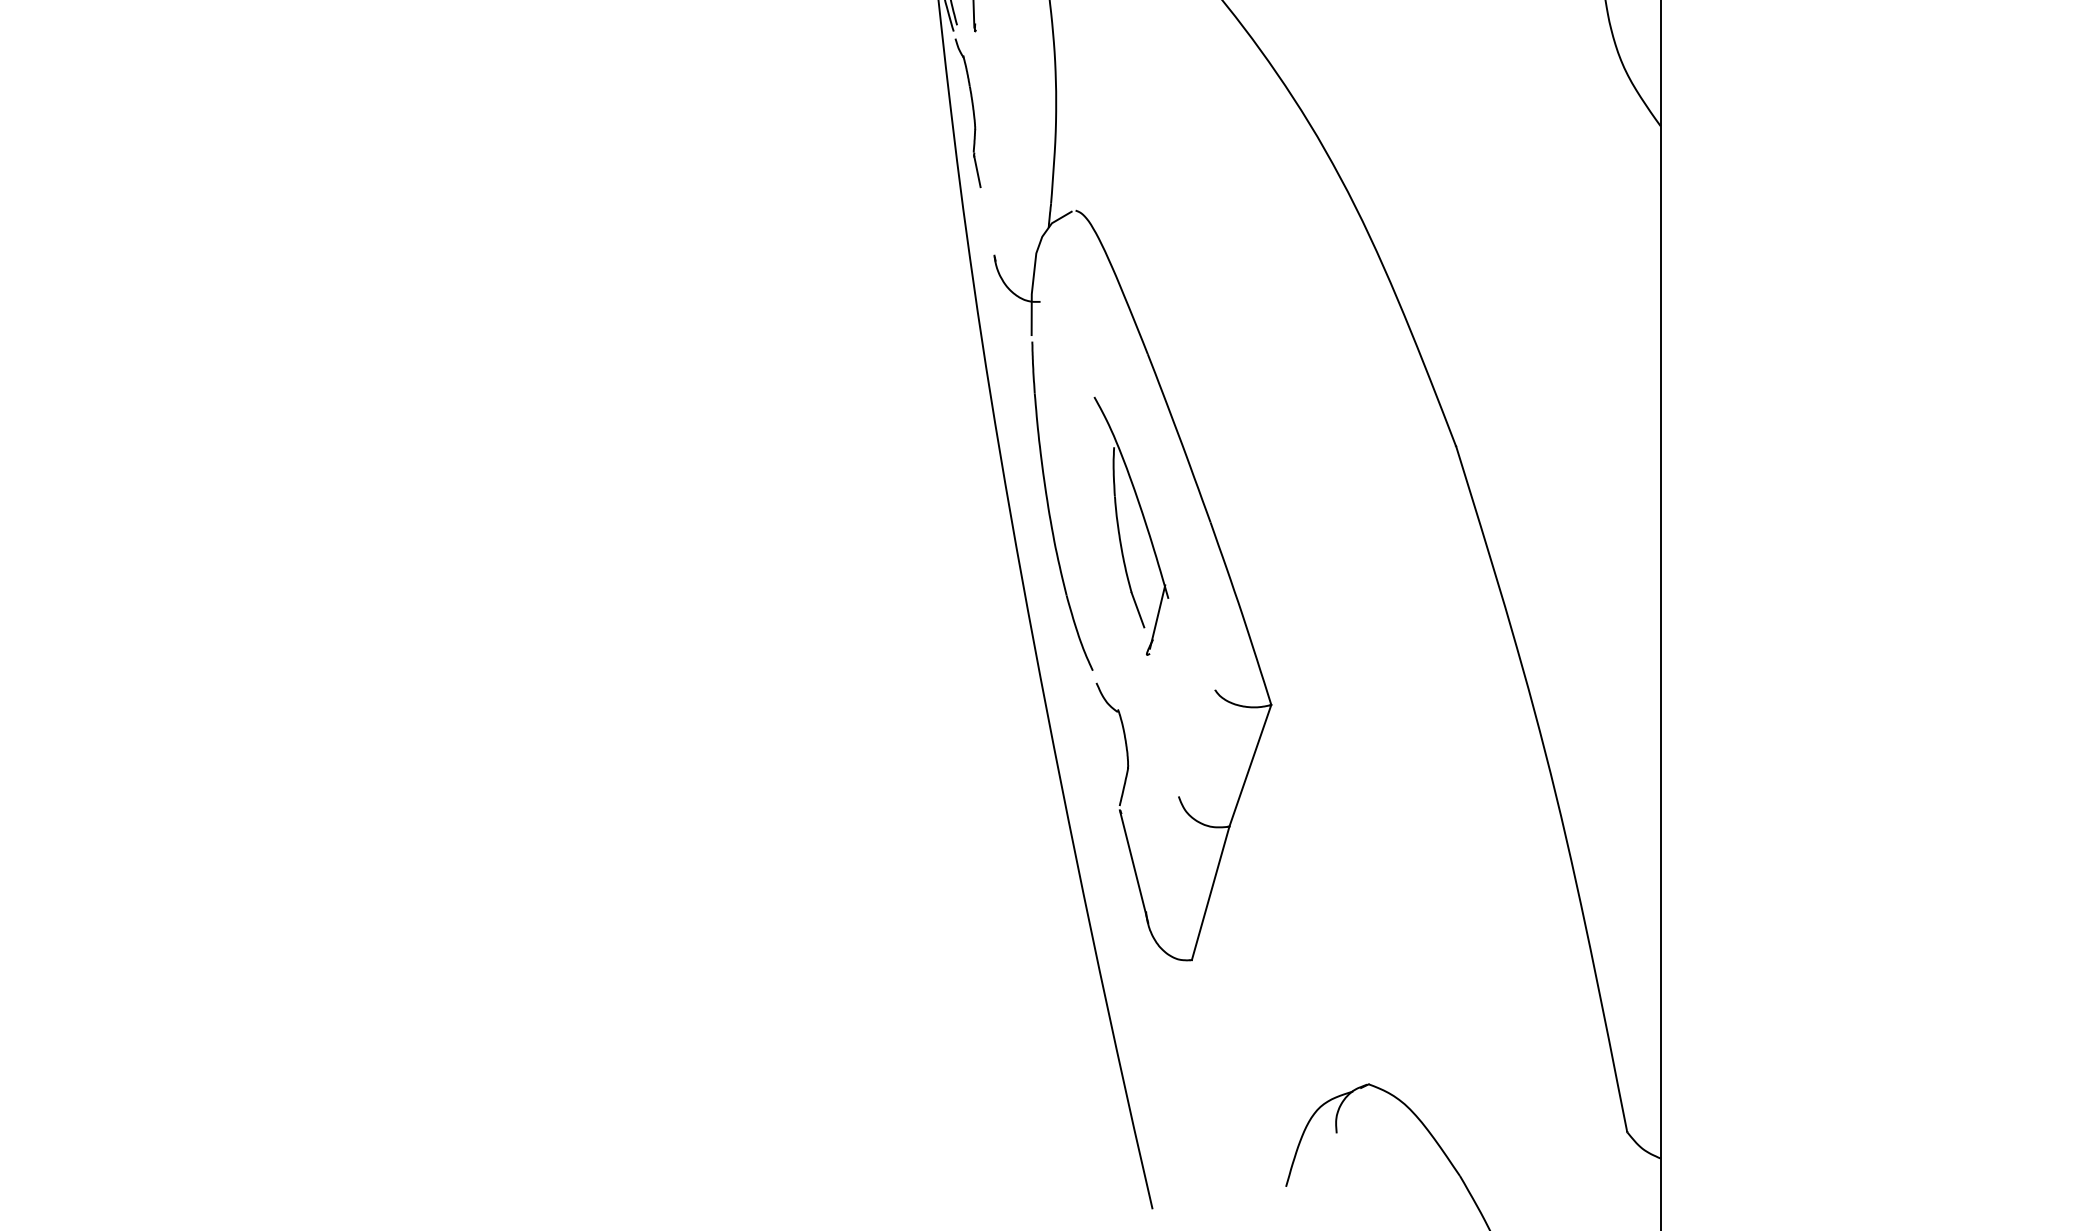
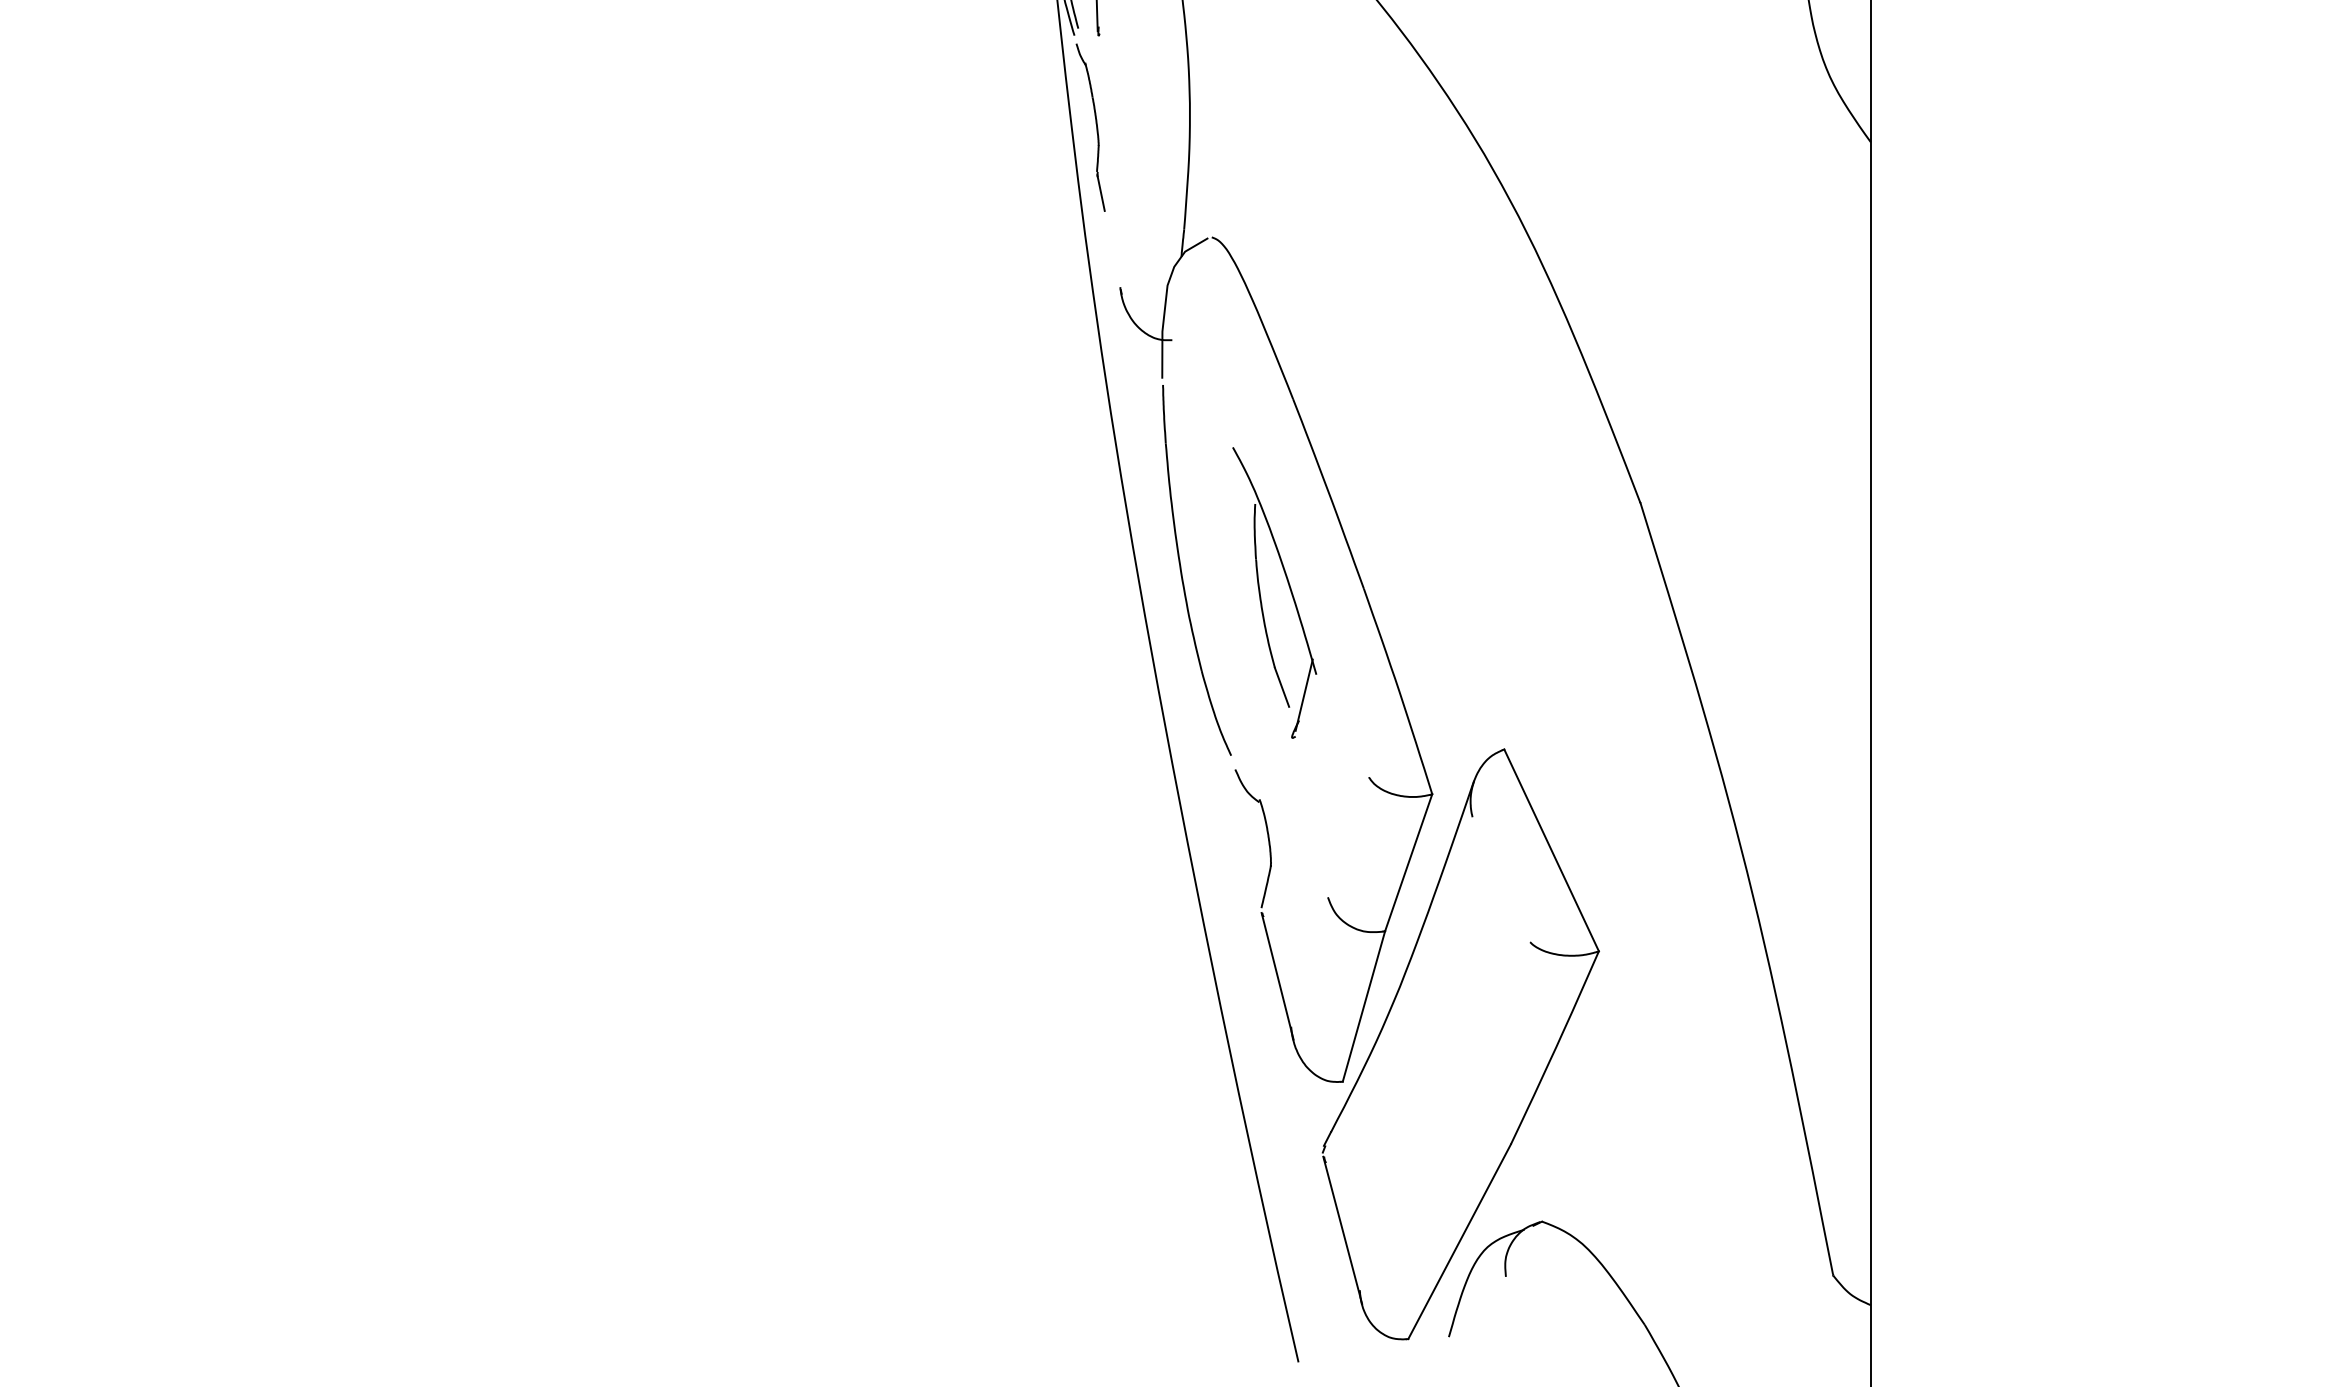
part: (1296, 926) -> (1460, 1043), added

